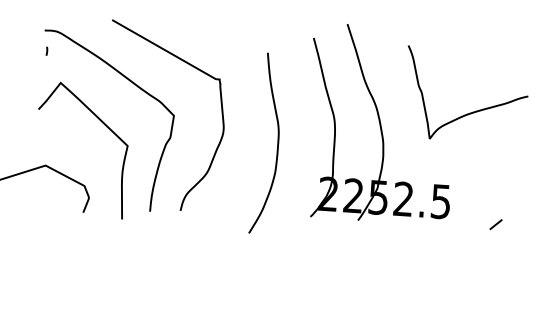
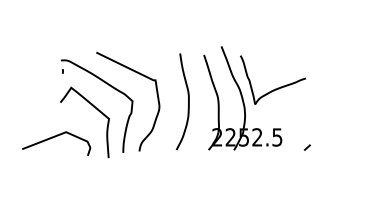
curve: (469, 111) -> (275, 88), moved
curve: (277, 143) -> (188, 101), moved

